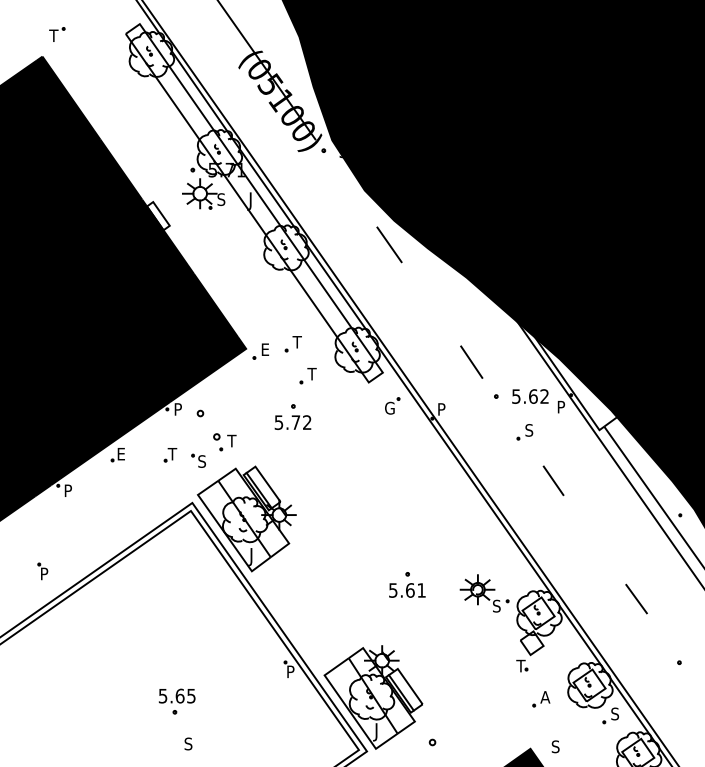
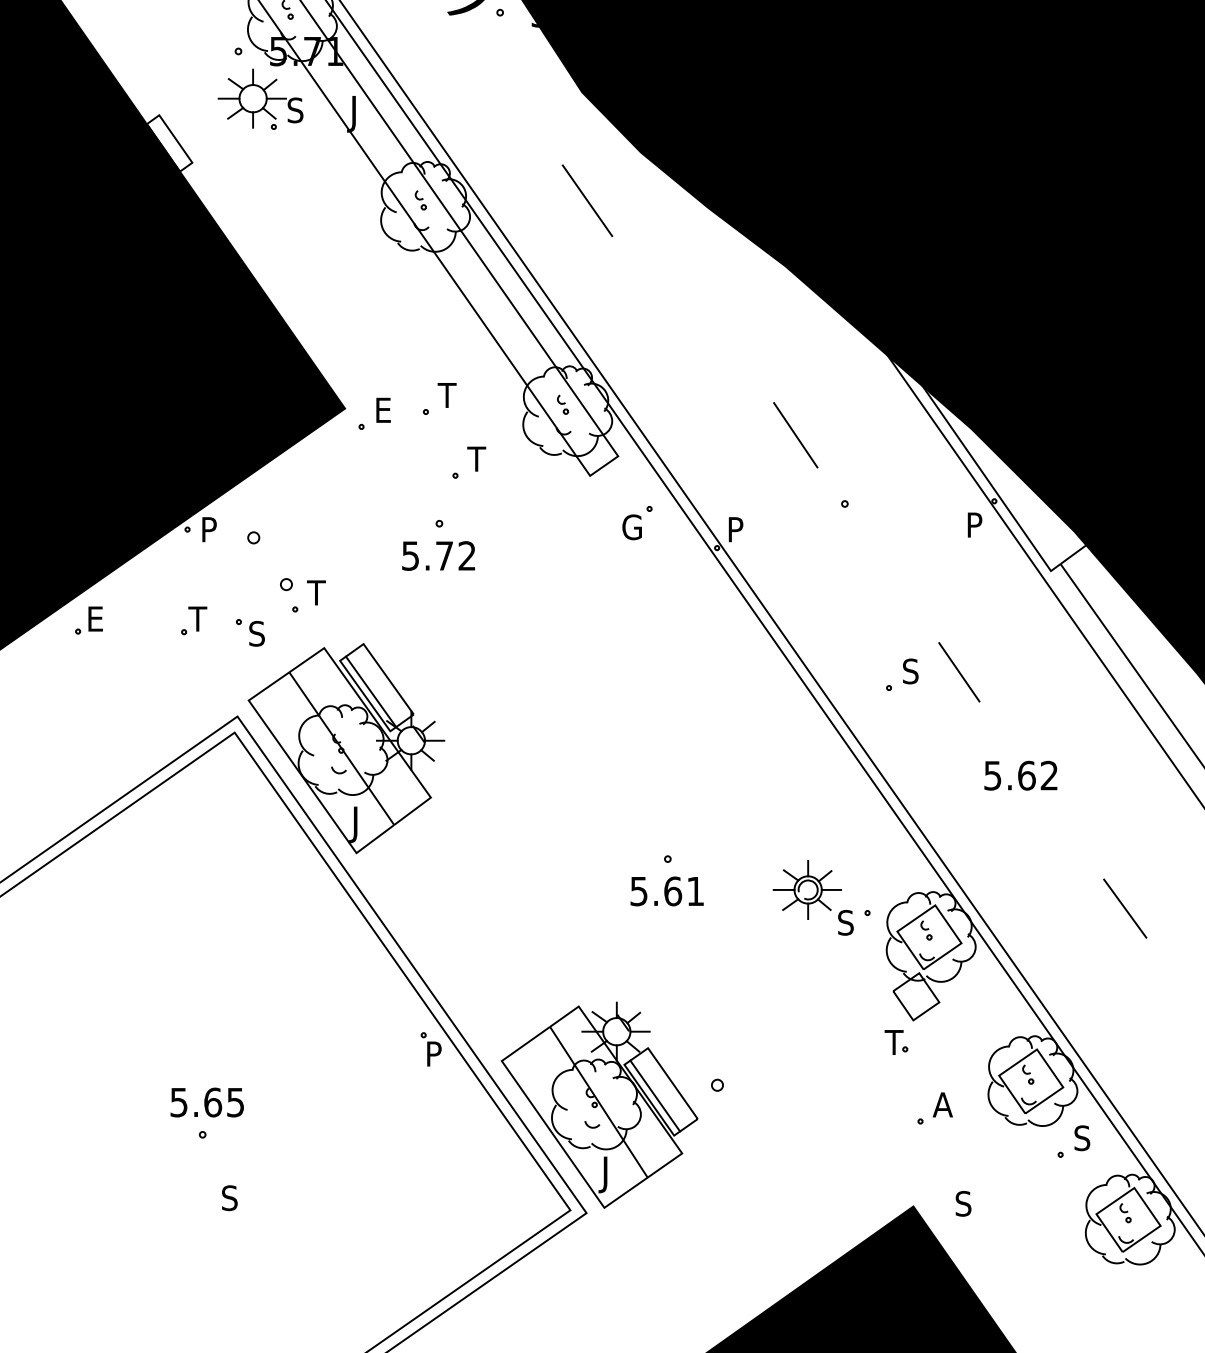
line: (389, 244) -> (587, 200), moved
text: (530, 396) -> (1021, 775), moved
part: (524, 432) -> (901, 675), moved
part: (432, 742) -> (717, 1085), moved

